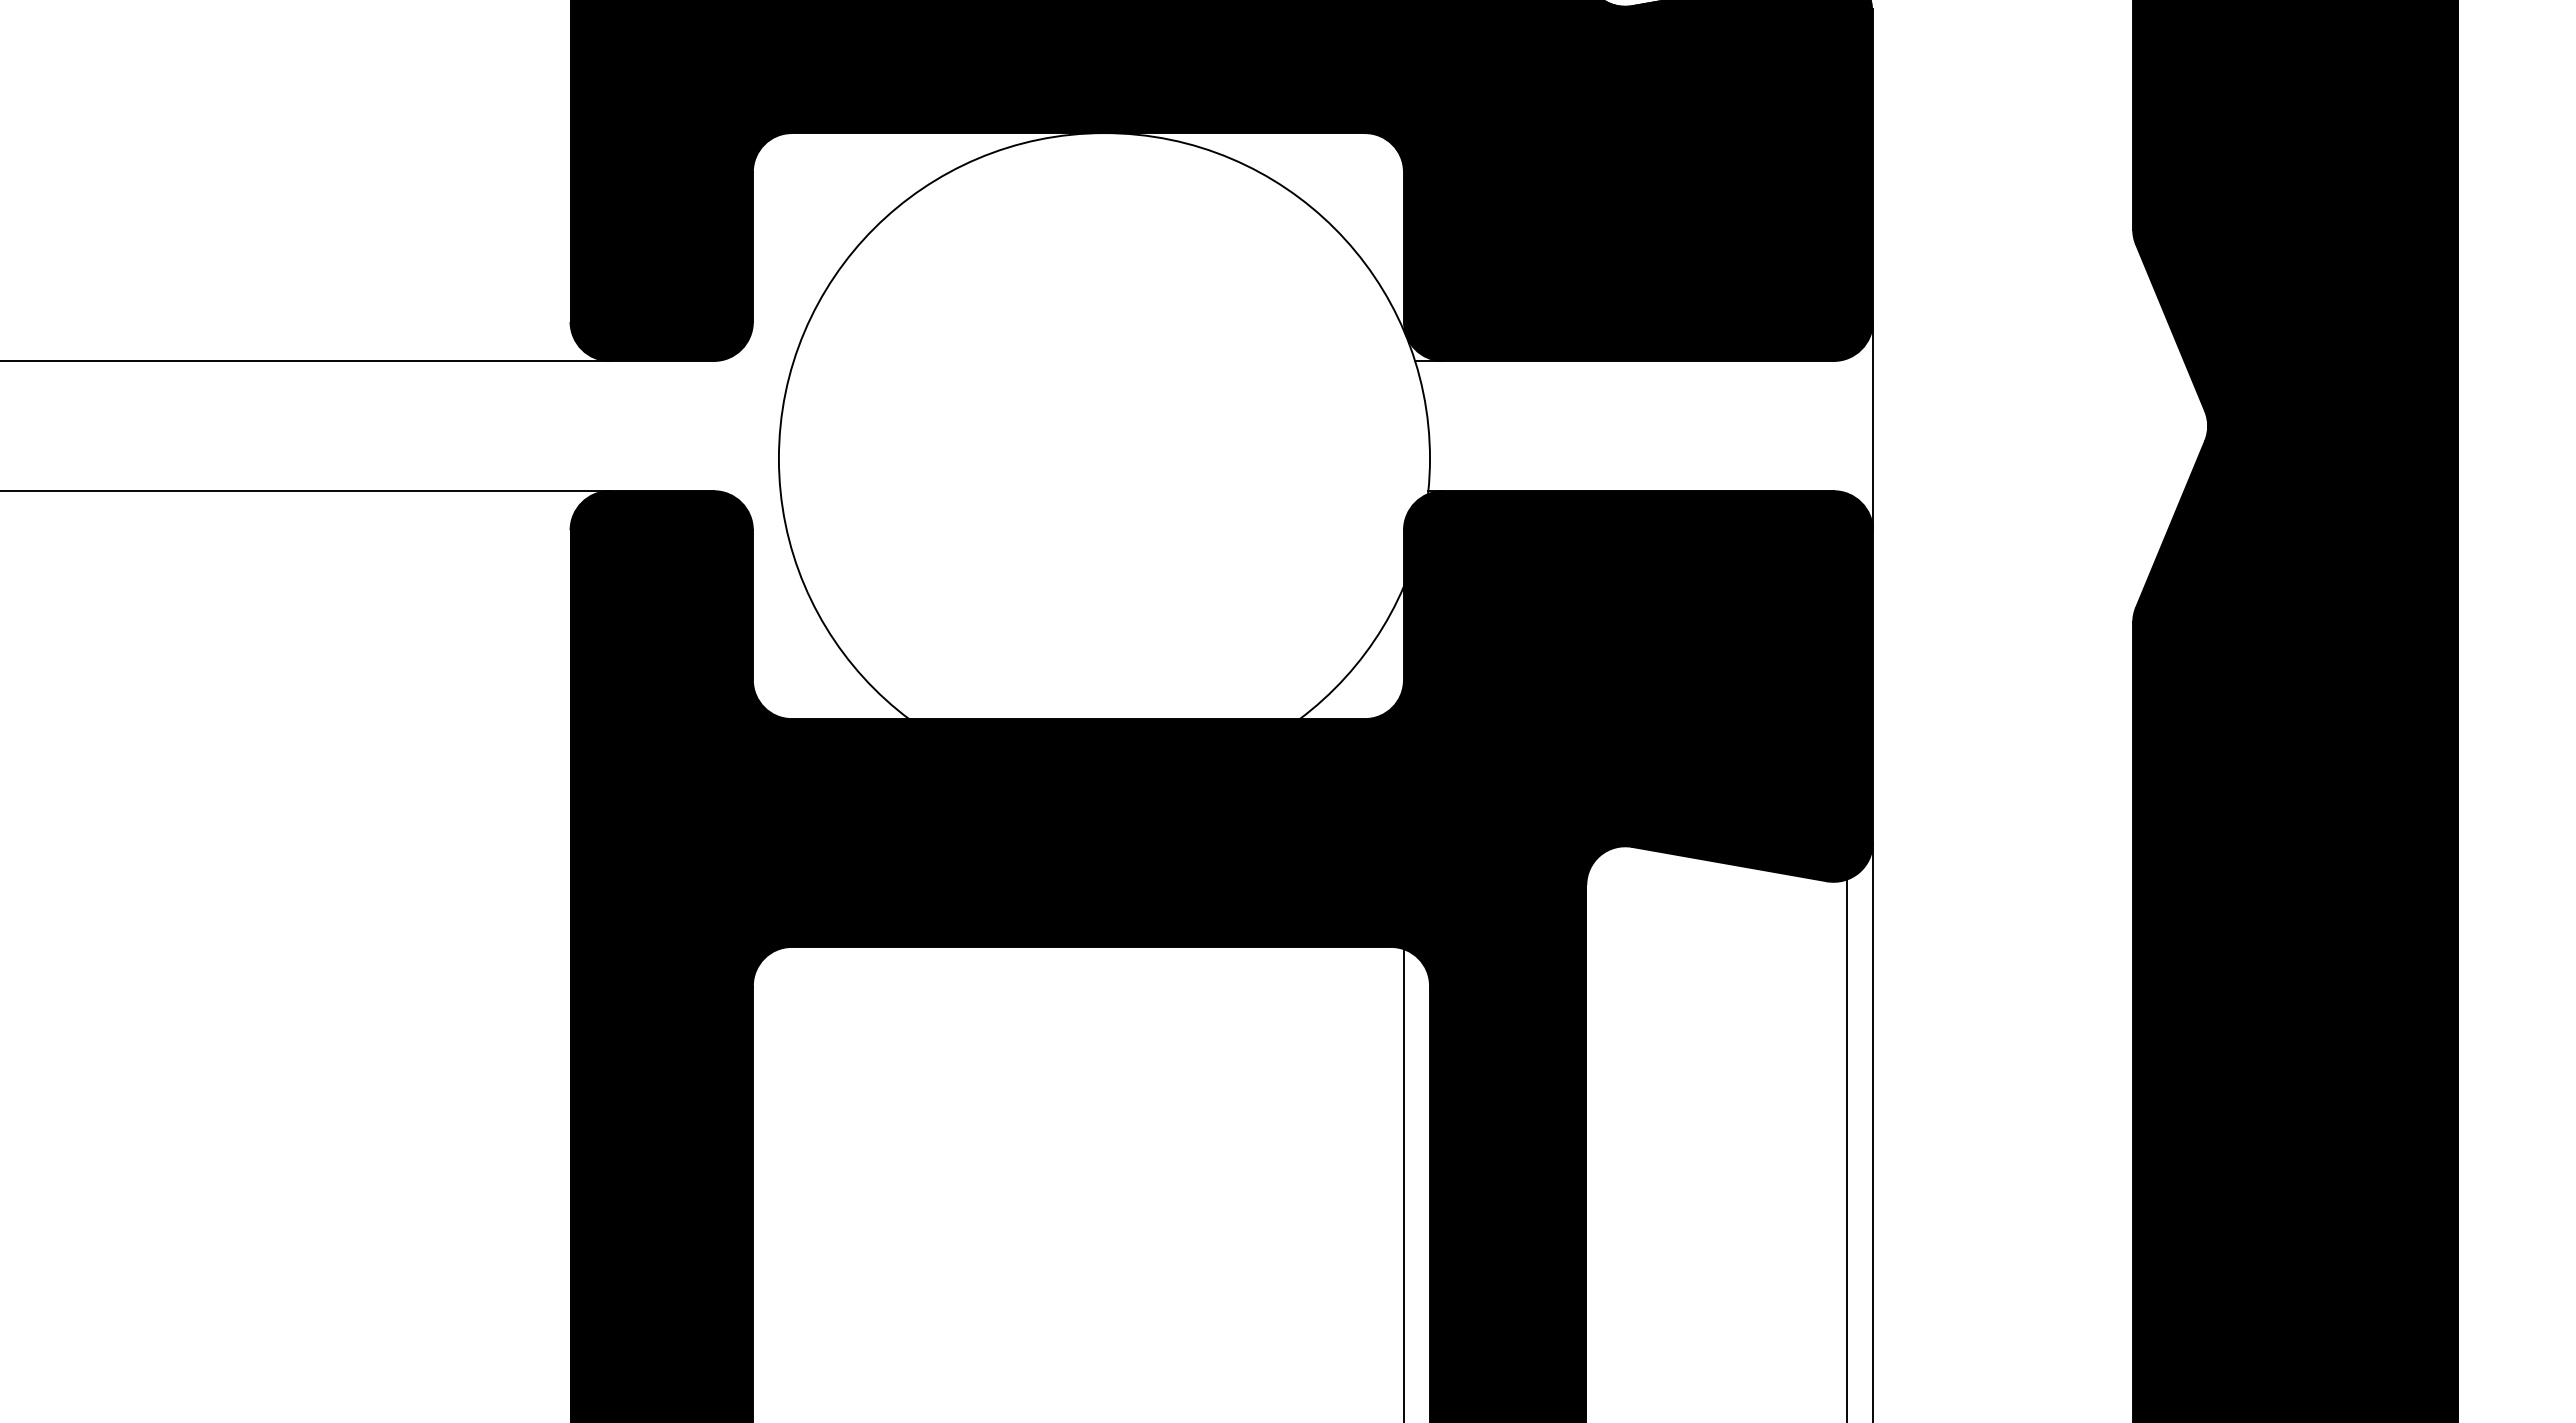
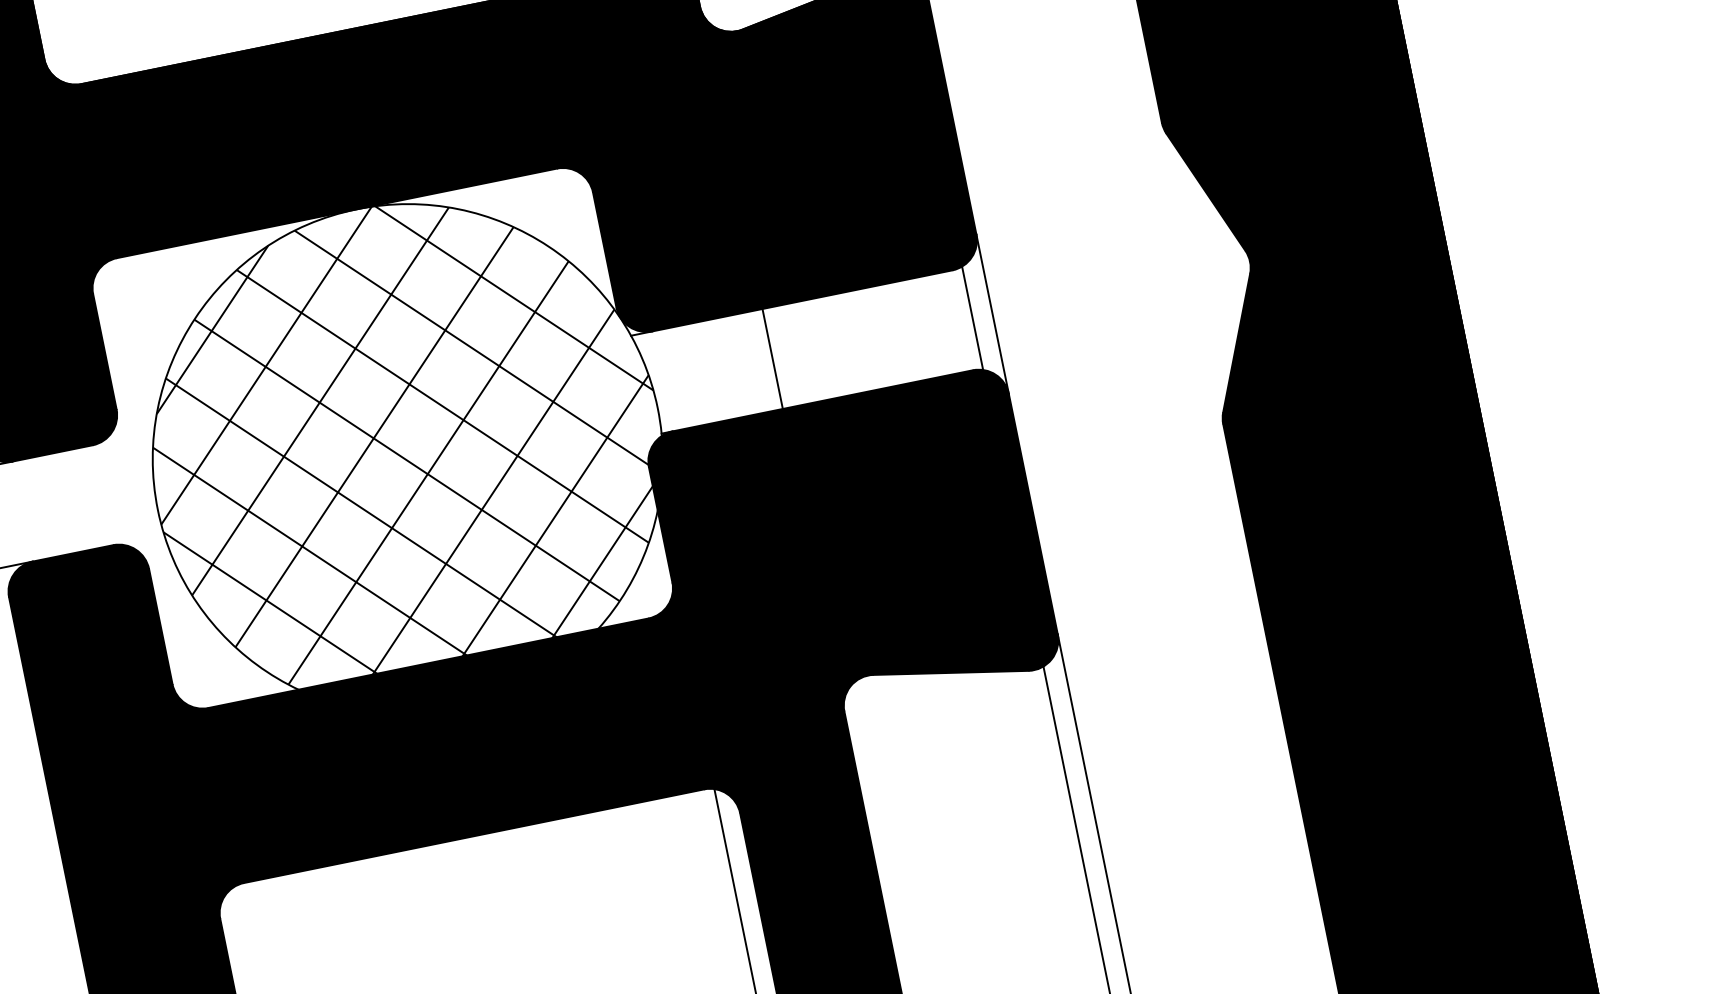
line: (1586, 425) -> (772, 358), added
line: (1846, 425) -> (972, 317), added
hatch: (1104, 457) -> (407, 458), added

